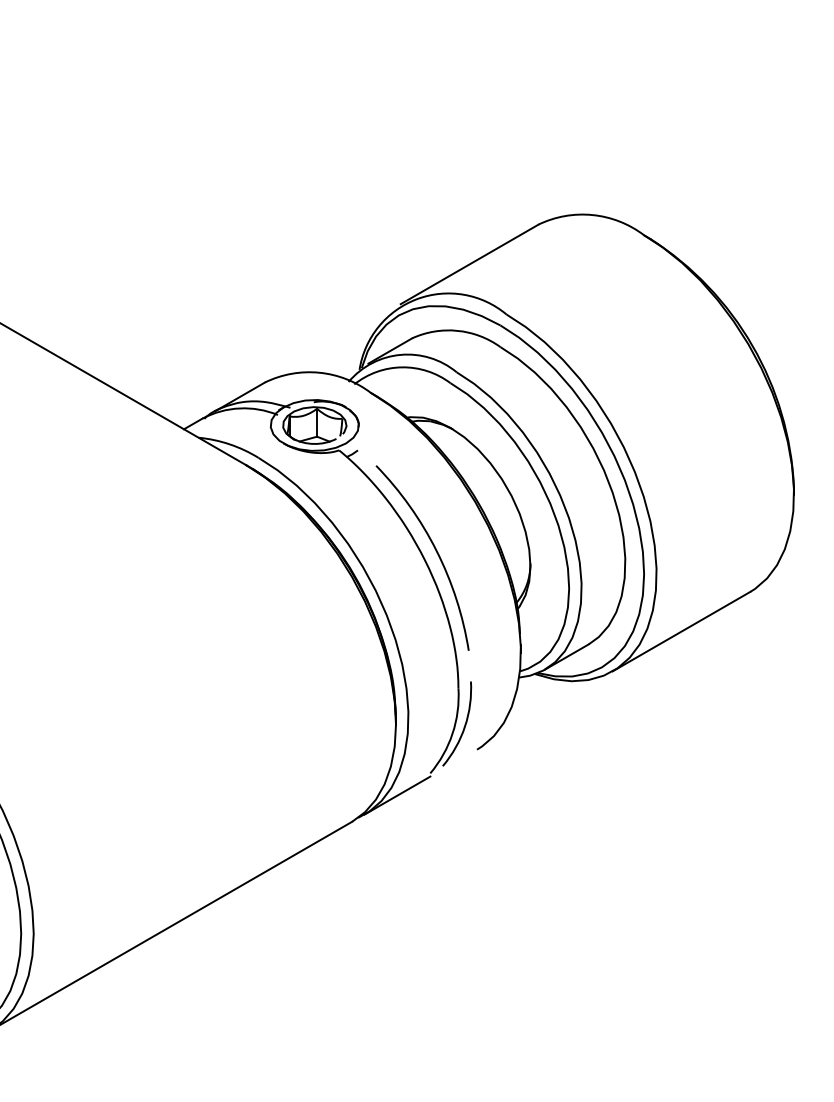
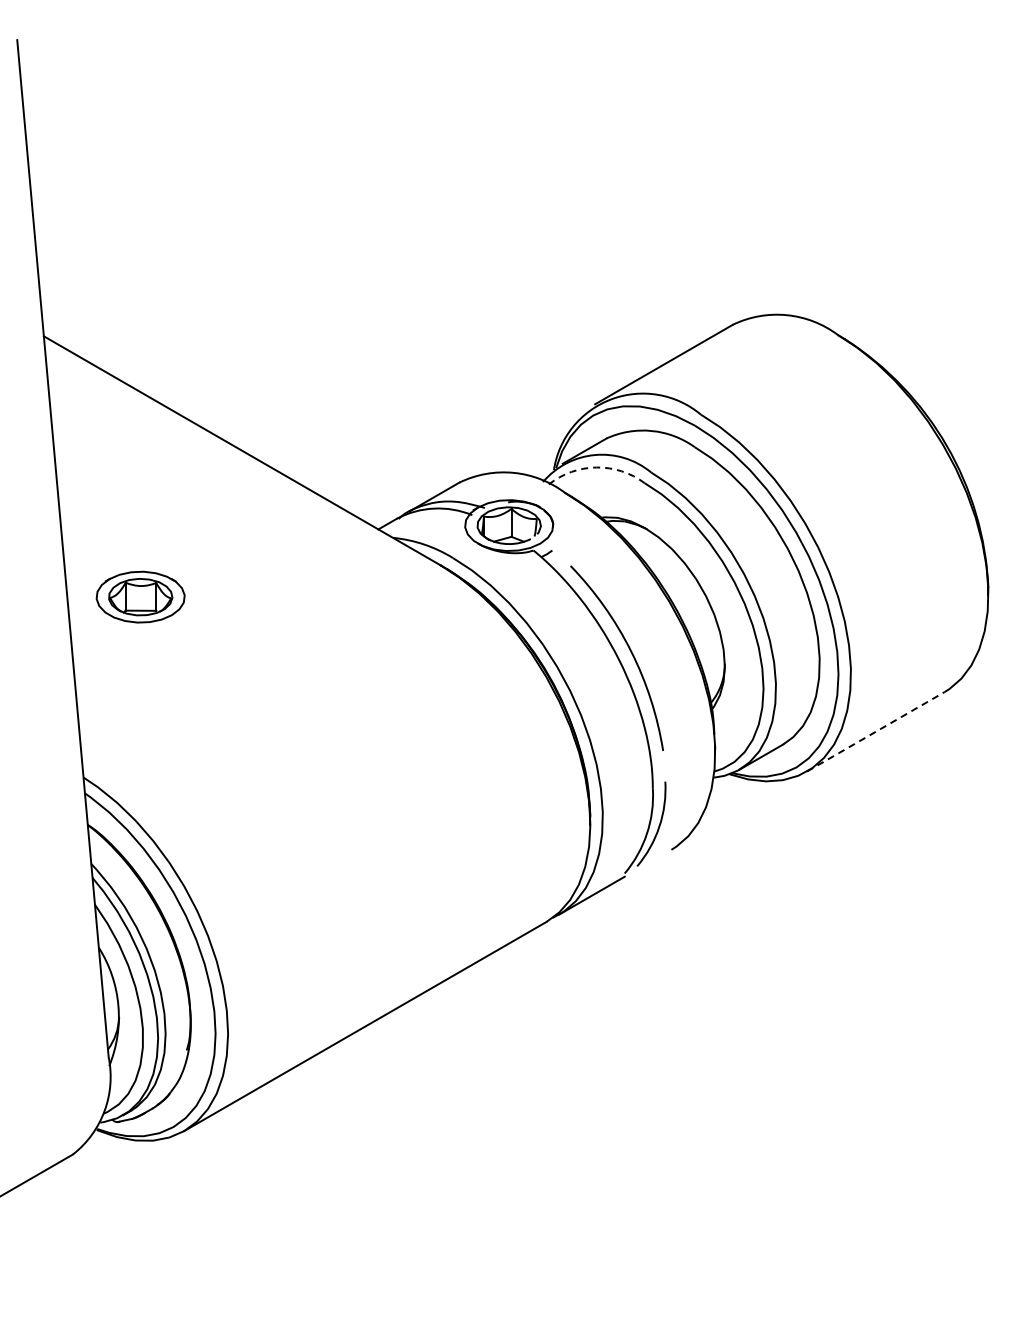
arc: (402, 367) -> (596, 467), solid -> dashed
line: (682, 631) -> (876, 731), solid -> dashed

